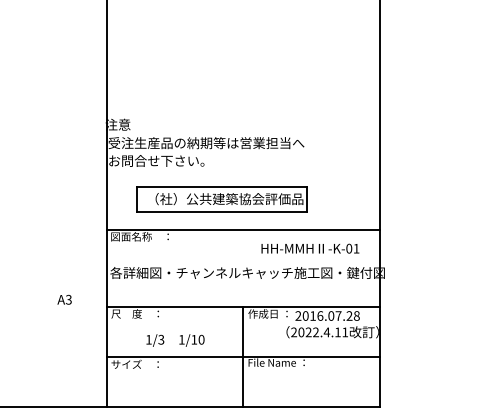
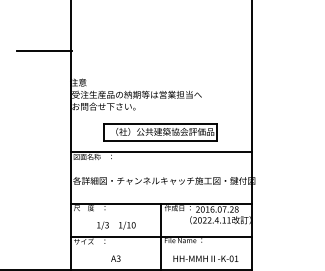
line: (67, 76) -> (44, 50), added
part: (222, 199) -> (160, 132), moved
text: (309, 248) -> (205, 258), moved
text: (64, 299) -> (115, 258), moved

